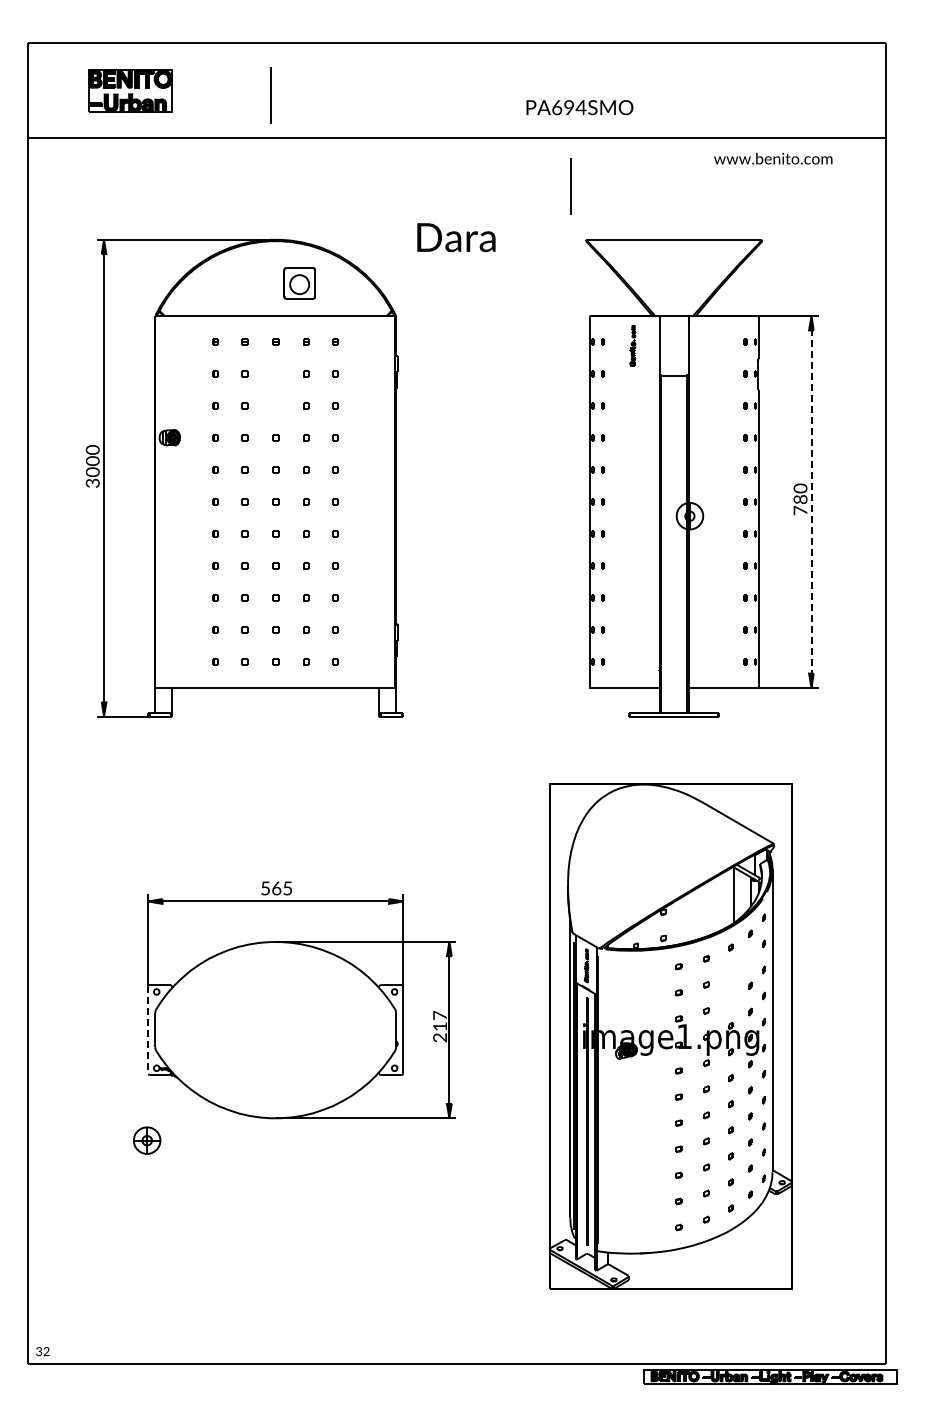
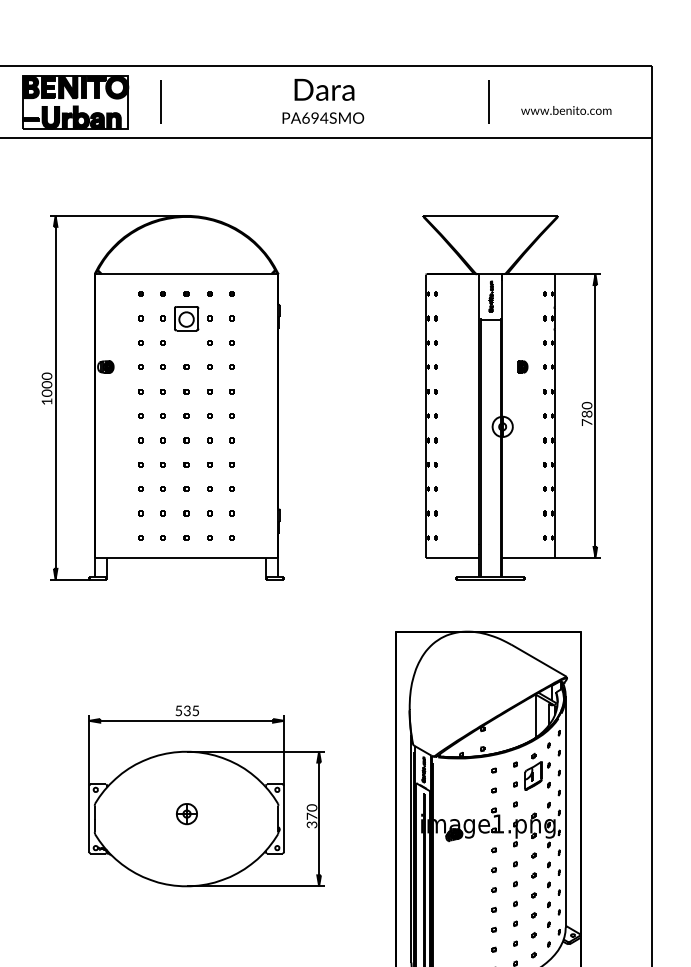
part: (130, 90) -> (75, 101), size x1.67
line: (270, 95) -> (160, 101), moved
text: (579, 107) -> (323, 118), moved
text: (773, 158) -> (566, 110), moved
line: (570, 186) -> (487, 101), moved
text: (456, 237) -> (324, 89), moved
part: (299, 283) -> (186, 318), moved
part: (632, 345) -> (490, 296), moved
part: (716, 437) -> (522, 366), added
text: (92, 482) -> (46, 401), 3000 -> 1000
line: (811, 501) -> (595, 415), dashed -> solid
text: (276, 887) -> (187, 710), 565 -> 535
part: (735, 973) -> (537, 775), added
text: (439, 1026) -> (311, 816), 217 -> 370
line: (148, 1030) -> (89, 819), dashed -> solid
part: (147, 1140) -> (187, 813), moved

